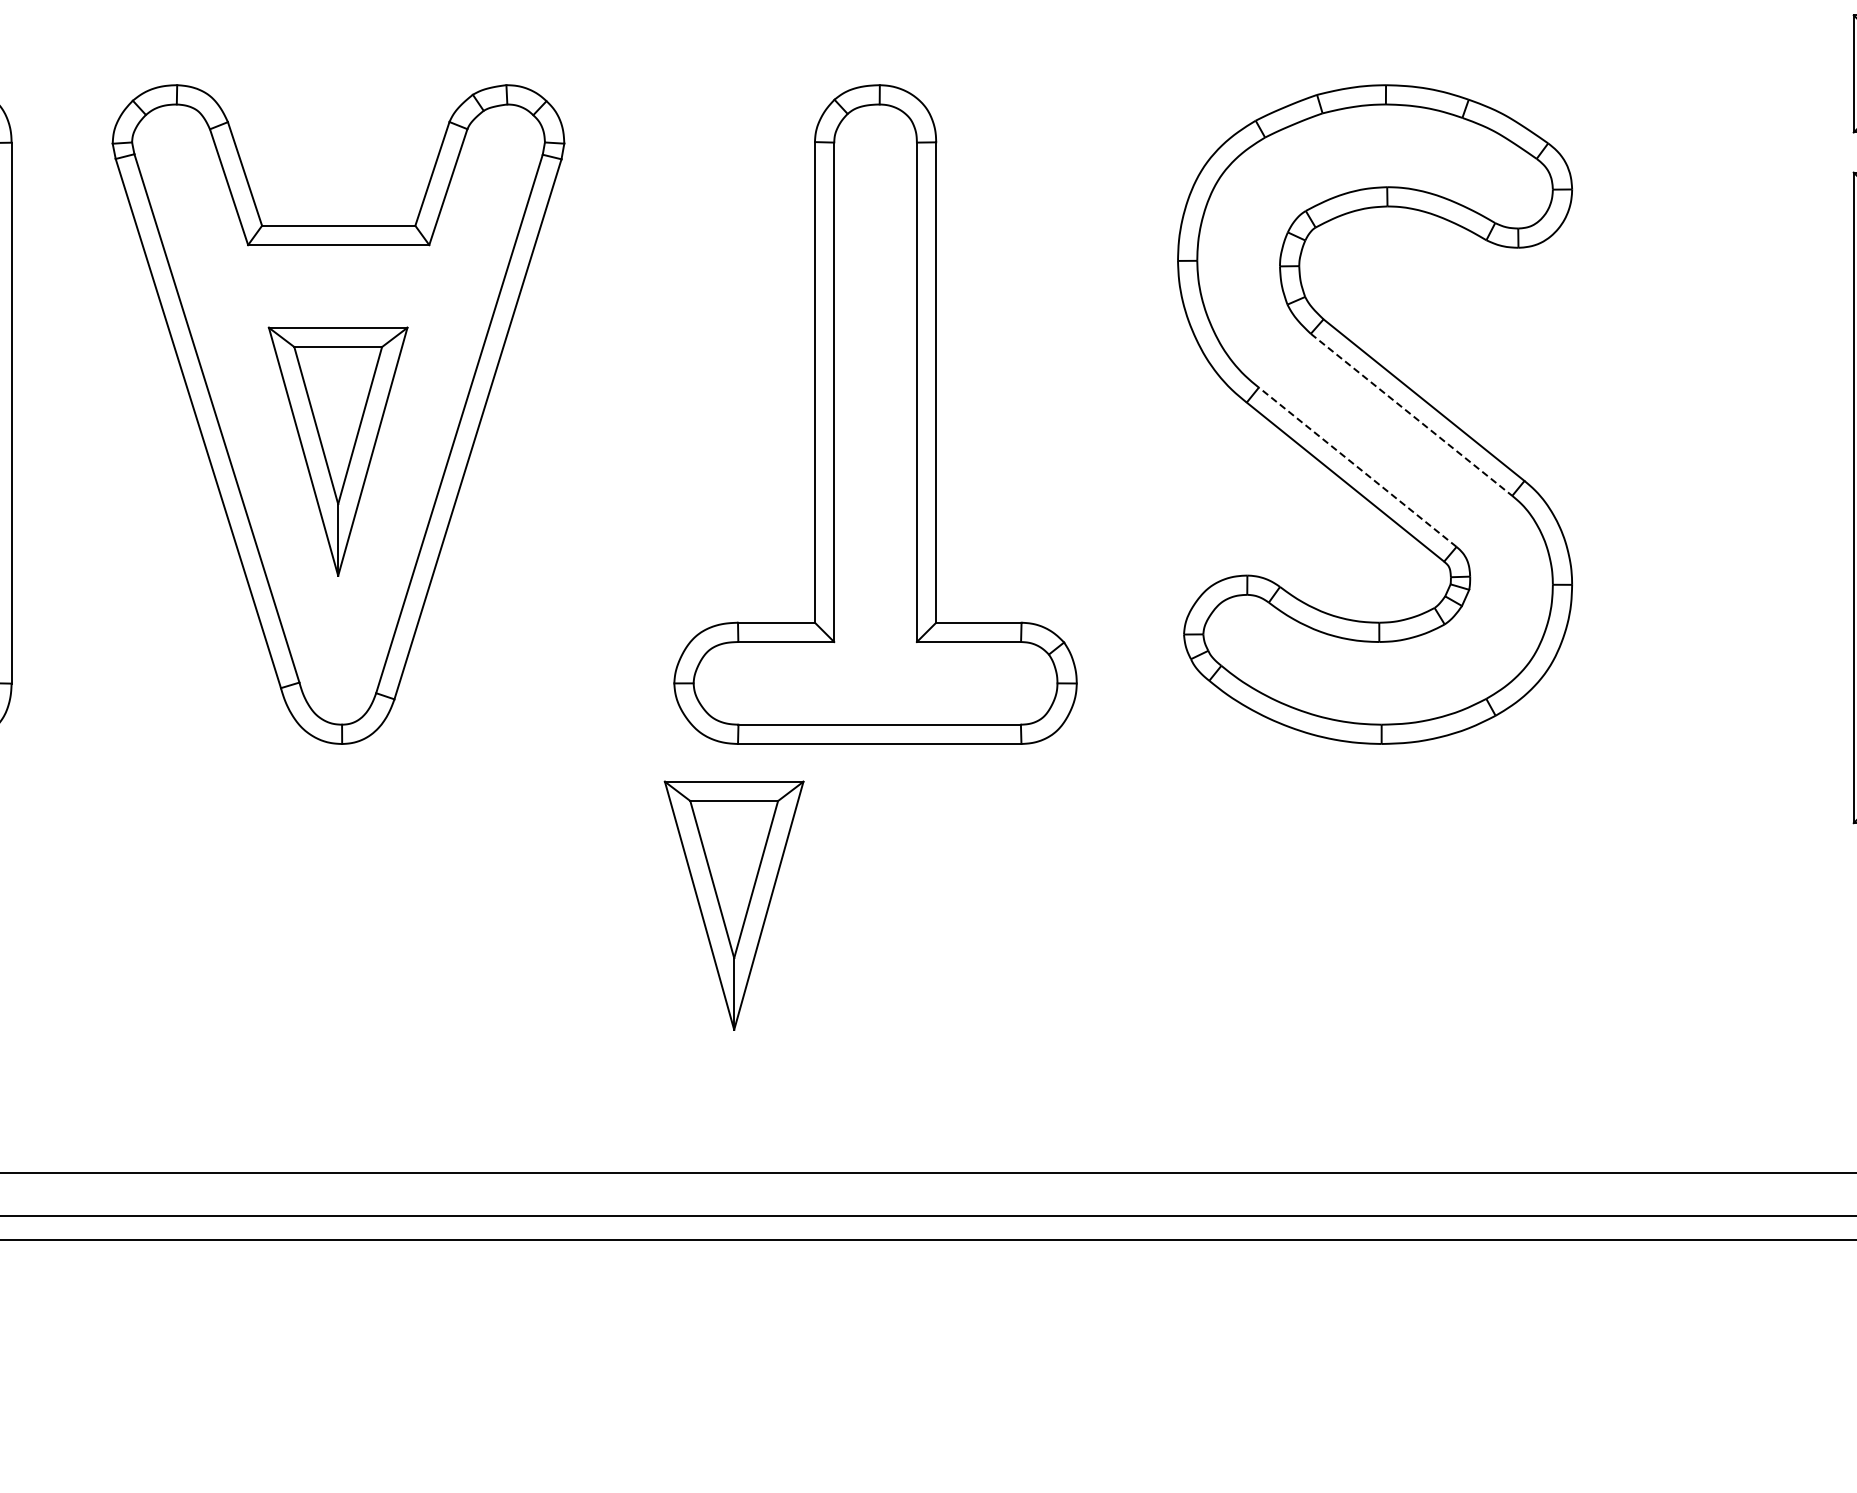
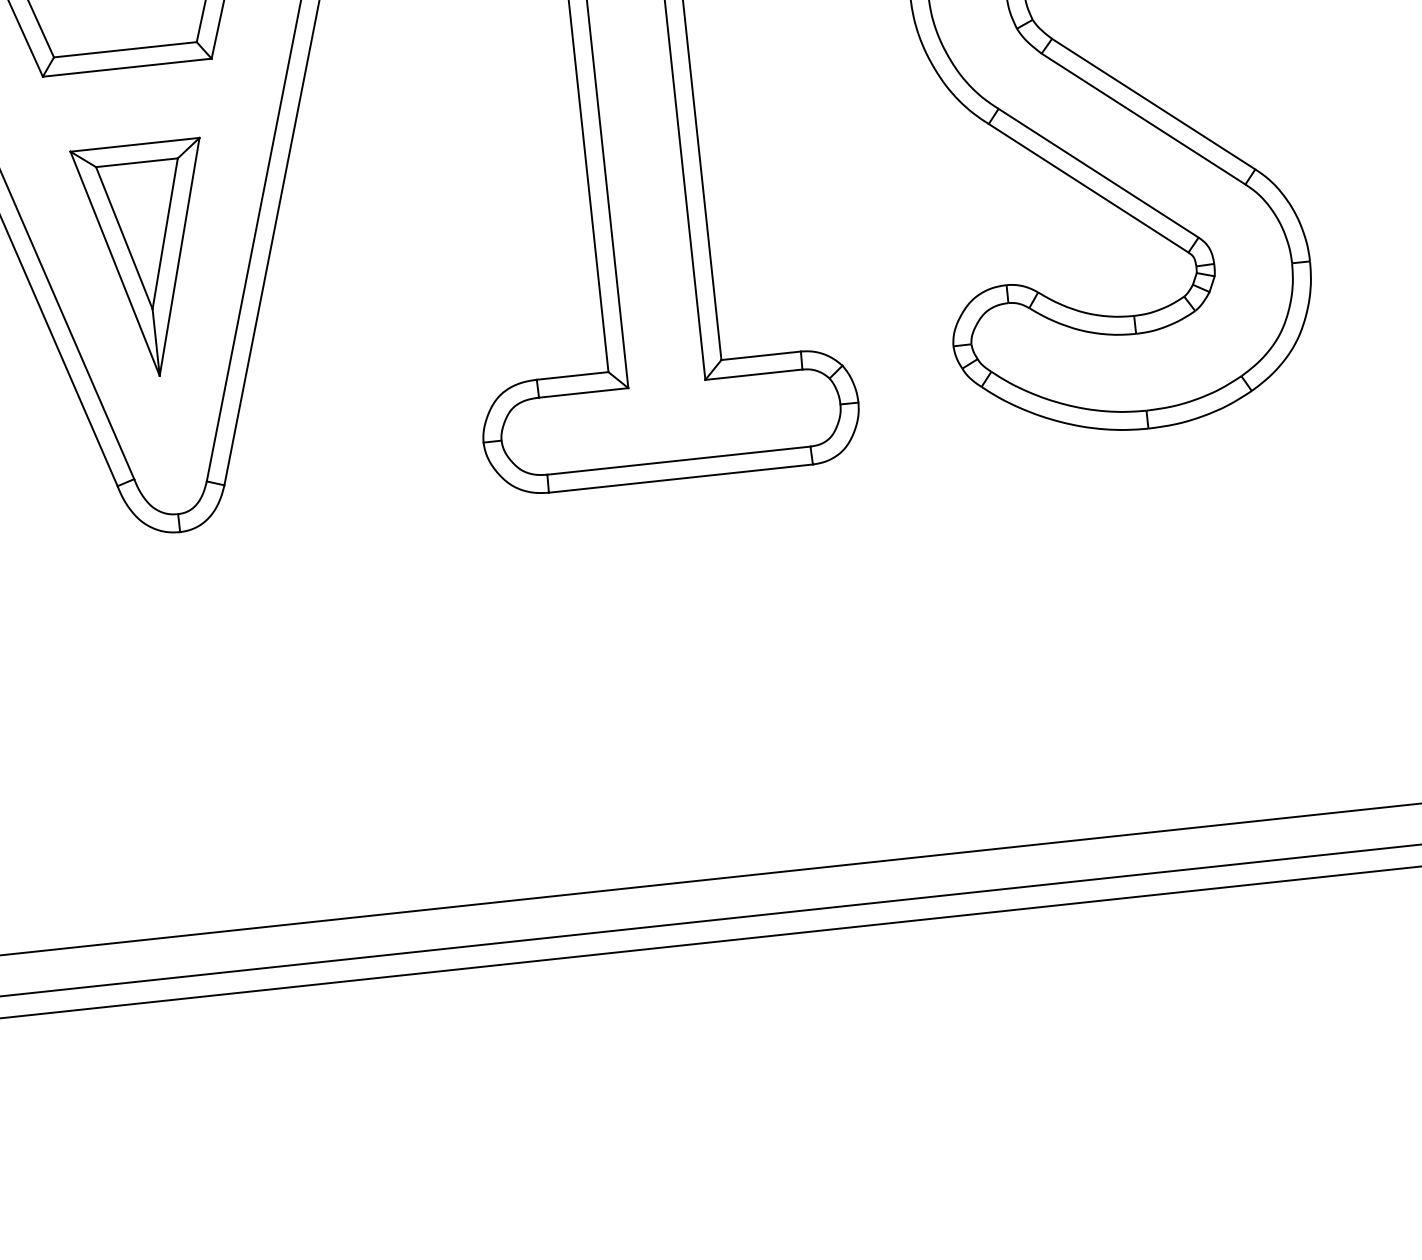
line: (1411, 415) -> (1143, 119), dashed -> solid
line: (1357, 467) -> (1098, 173), dashed -> solid
part: (733, 905) -> (560, 643), removed

